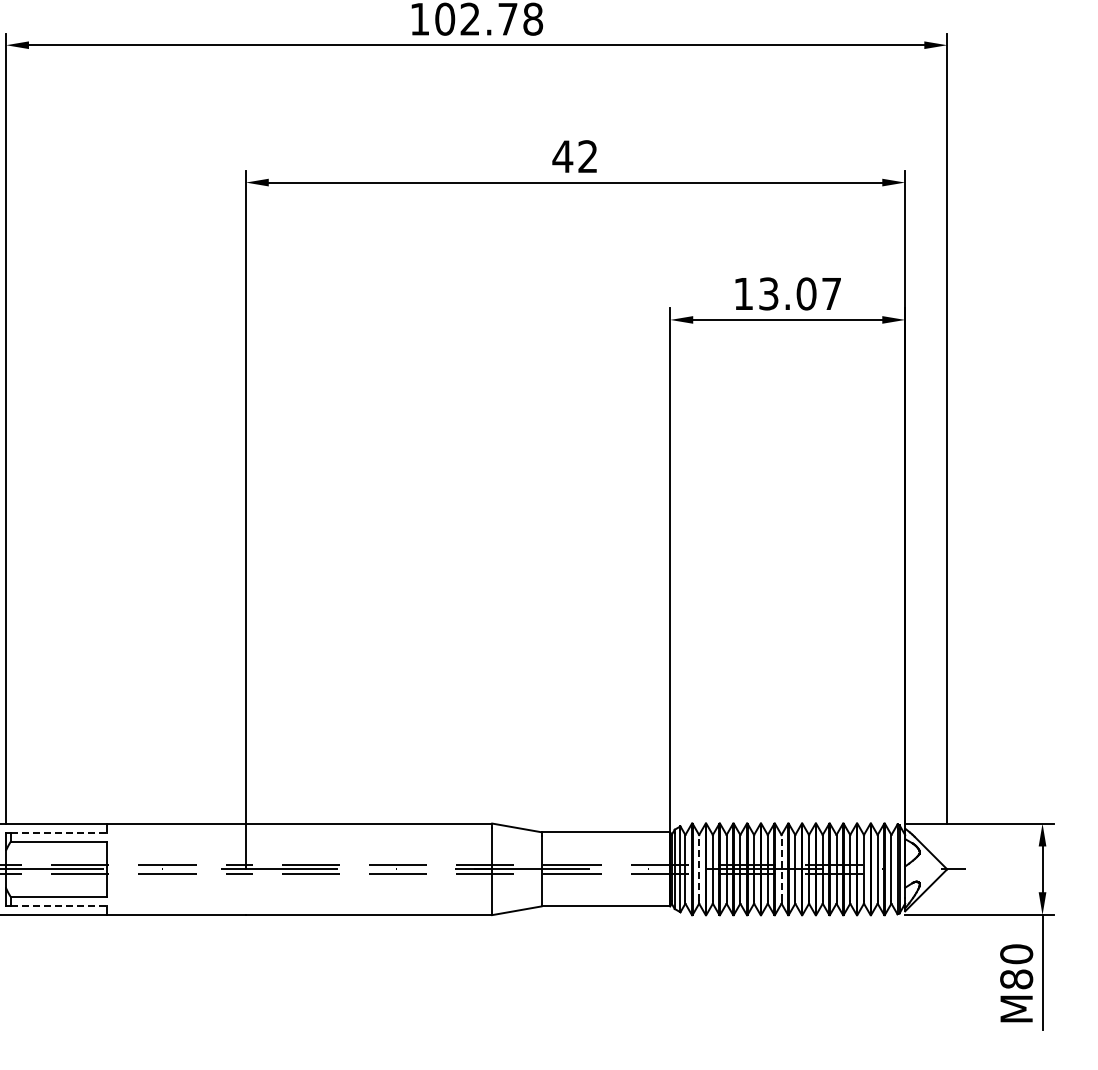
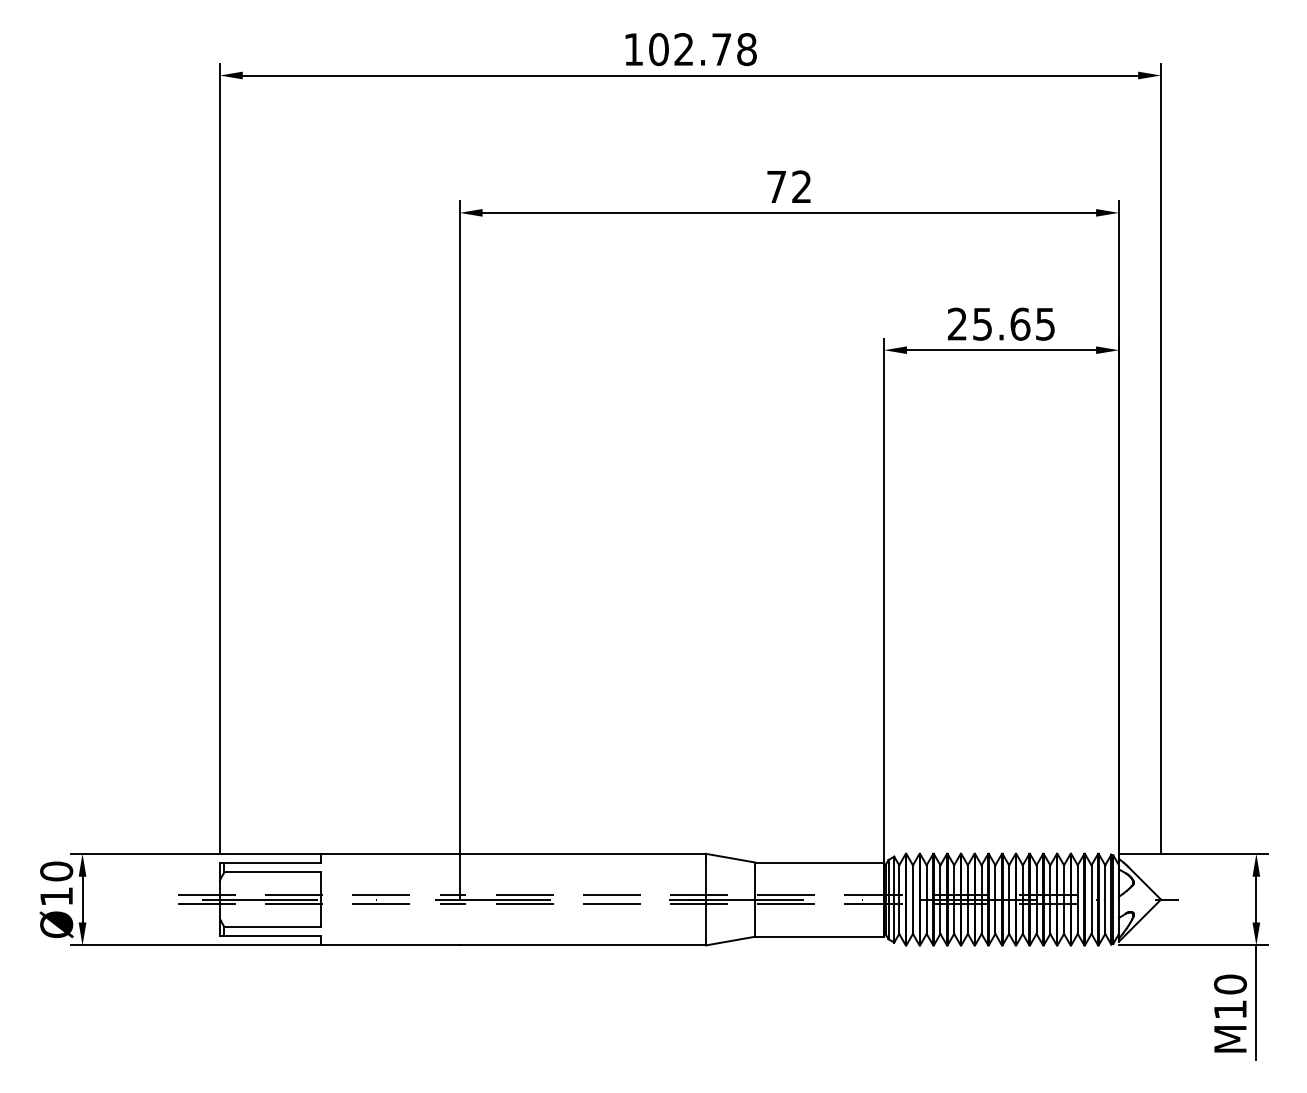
text: (562, 156) -> (776, 186), 42 -> 72
text: (787, 293) -> (1001, 323), 13.07 -> 25.65
line: (59, 833) -> (273, 863), dashed -> solid
line: (698, 868) -> (912, 898), dashed -> solid
line: (781, 868) -> (995, 898), dashed -> solid
line: (59, 906) -> (273, 936), dashed -> solid
text: (1015, 979) -> (1229, 1009), M80 -> M10

